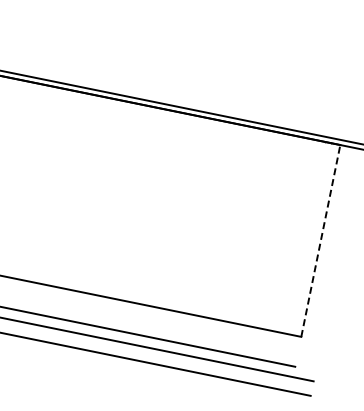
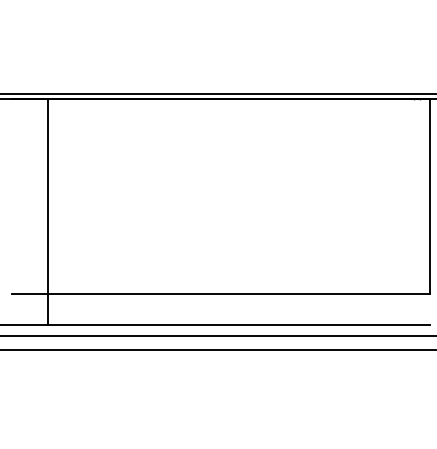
line: (320, 240) -> (429, 196), dashed -> solid

